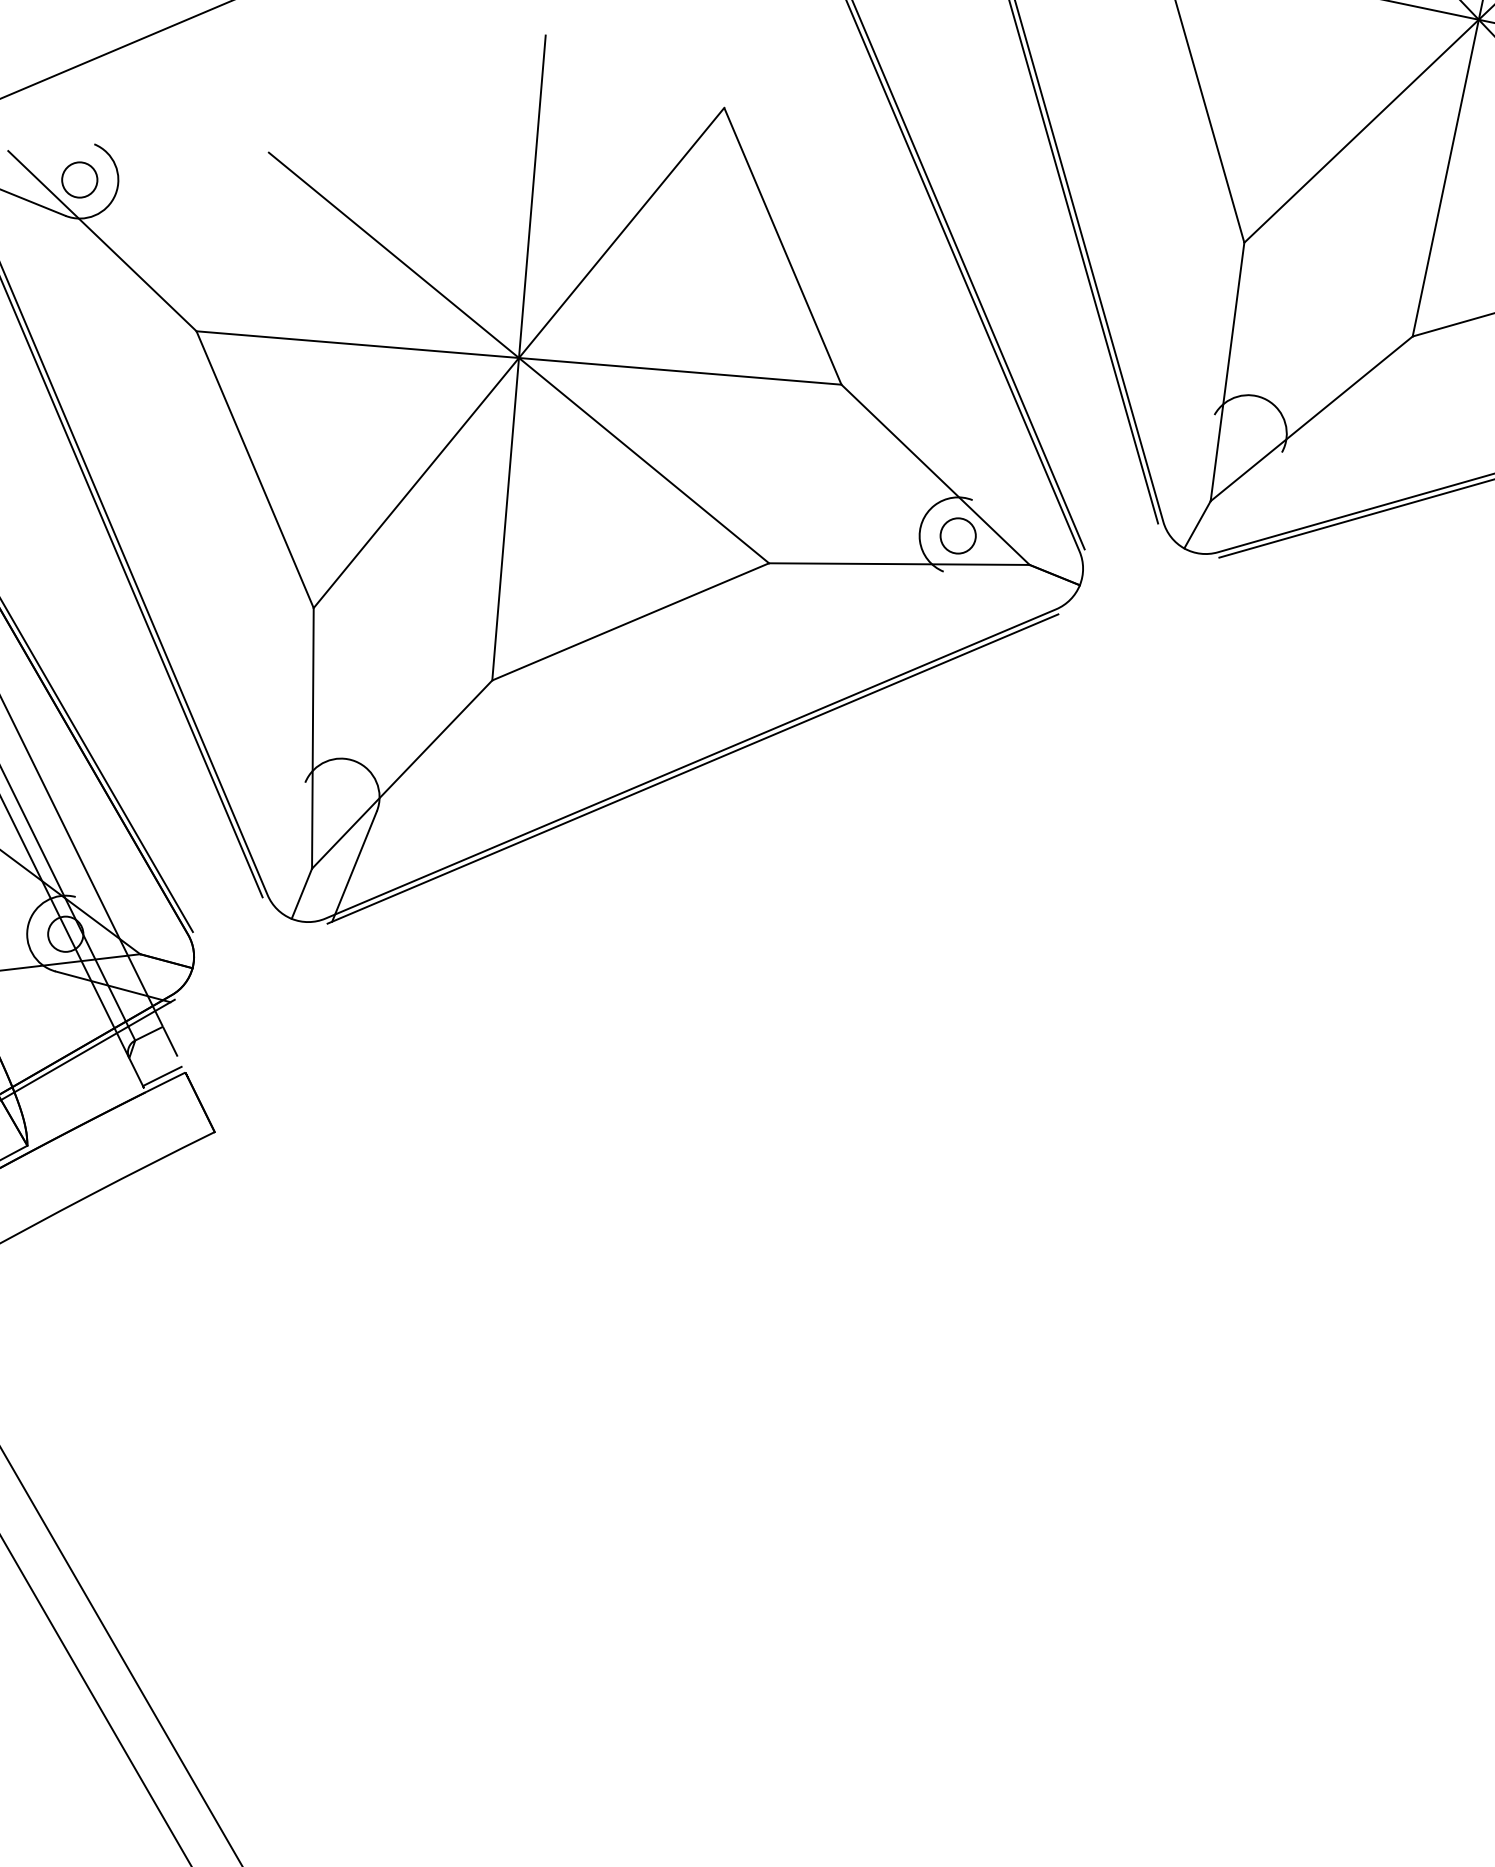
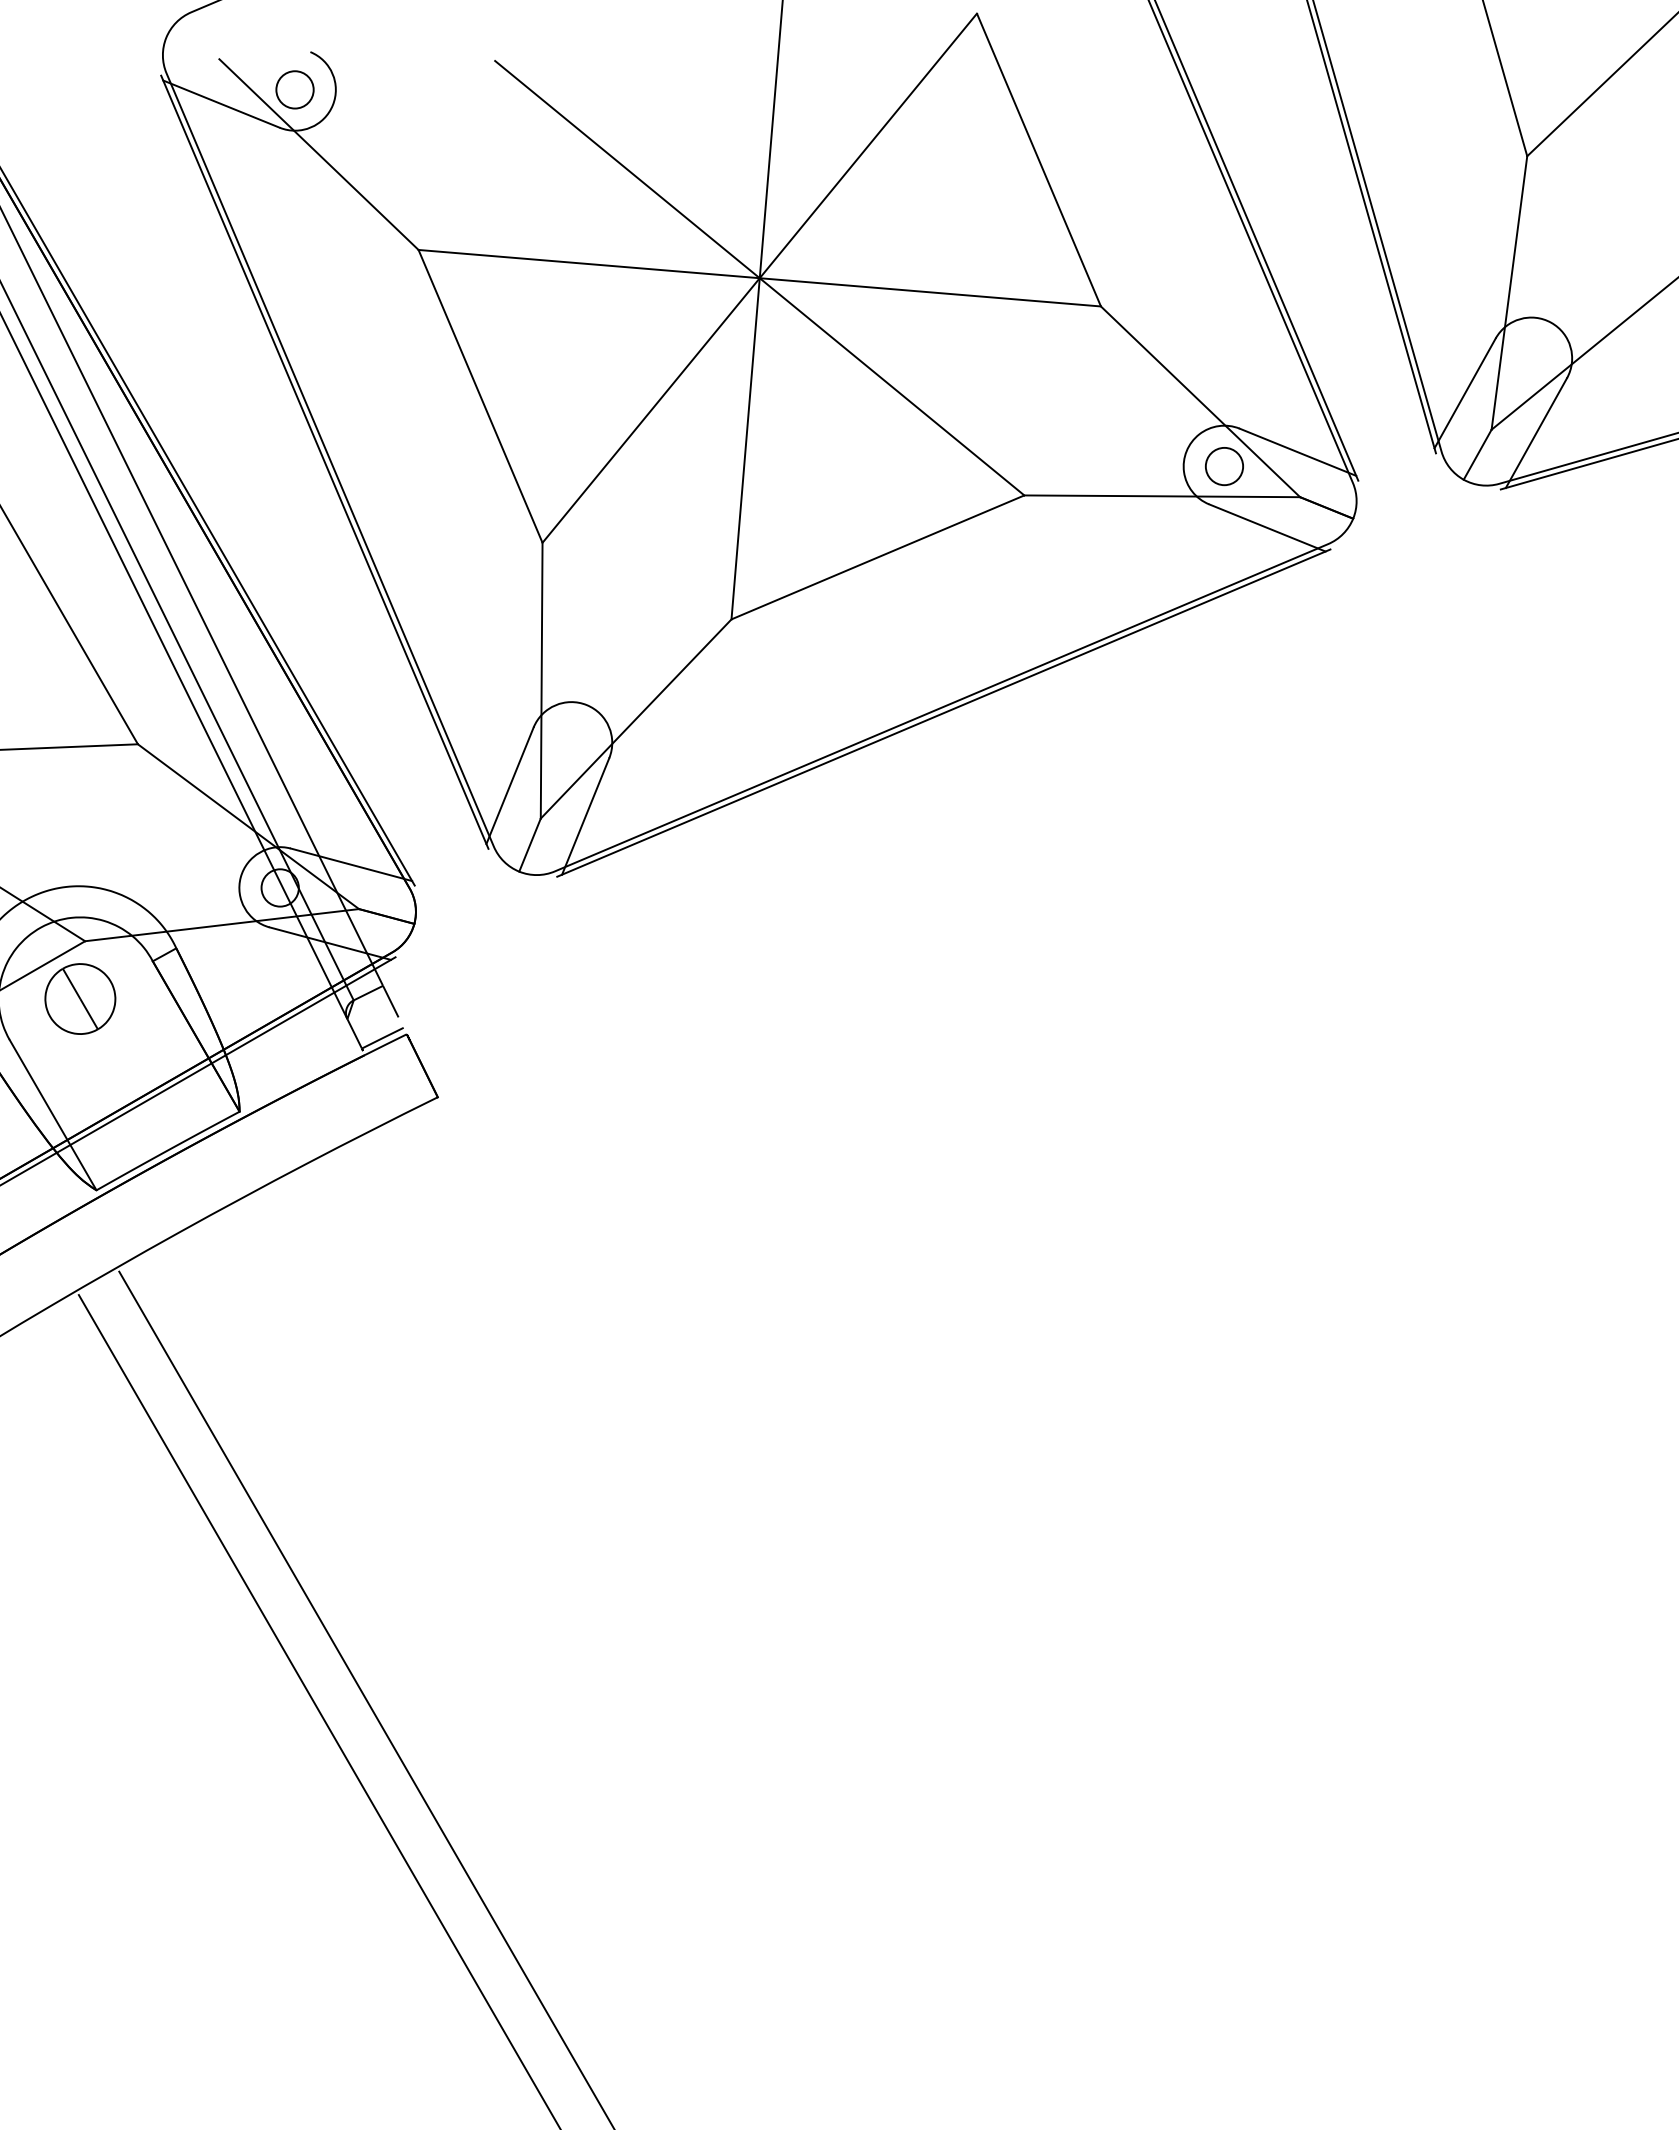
line: (1185, 466) -> (1464, 393), added
line: (1253, 504) -> (1536, 433), added
line: (1027, 521) -> (1297, 451), added
line: (998, 593) -> (1267, 527), added
line: (282, 837) -> (509, 785), added
line: (133, 912) -> (351, 864), added

